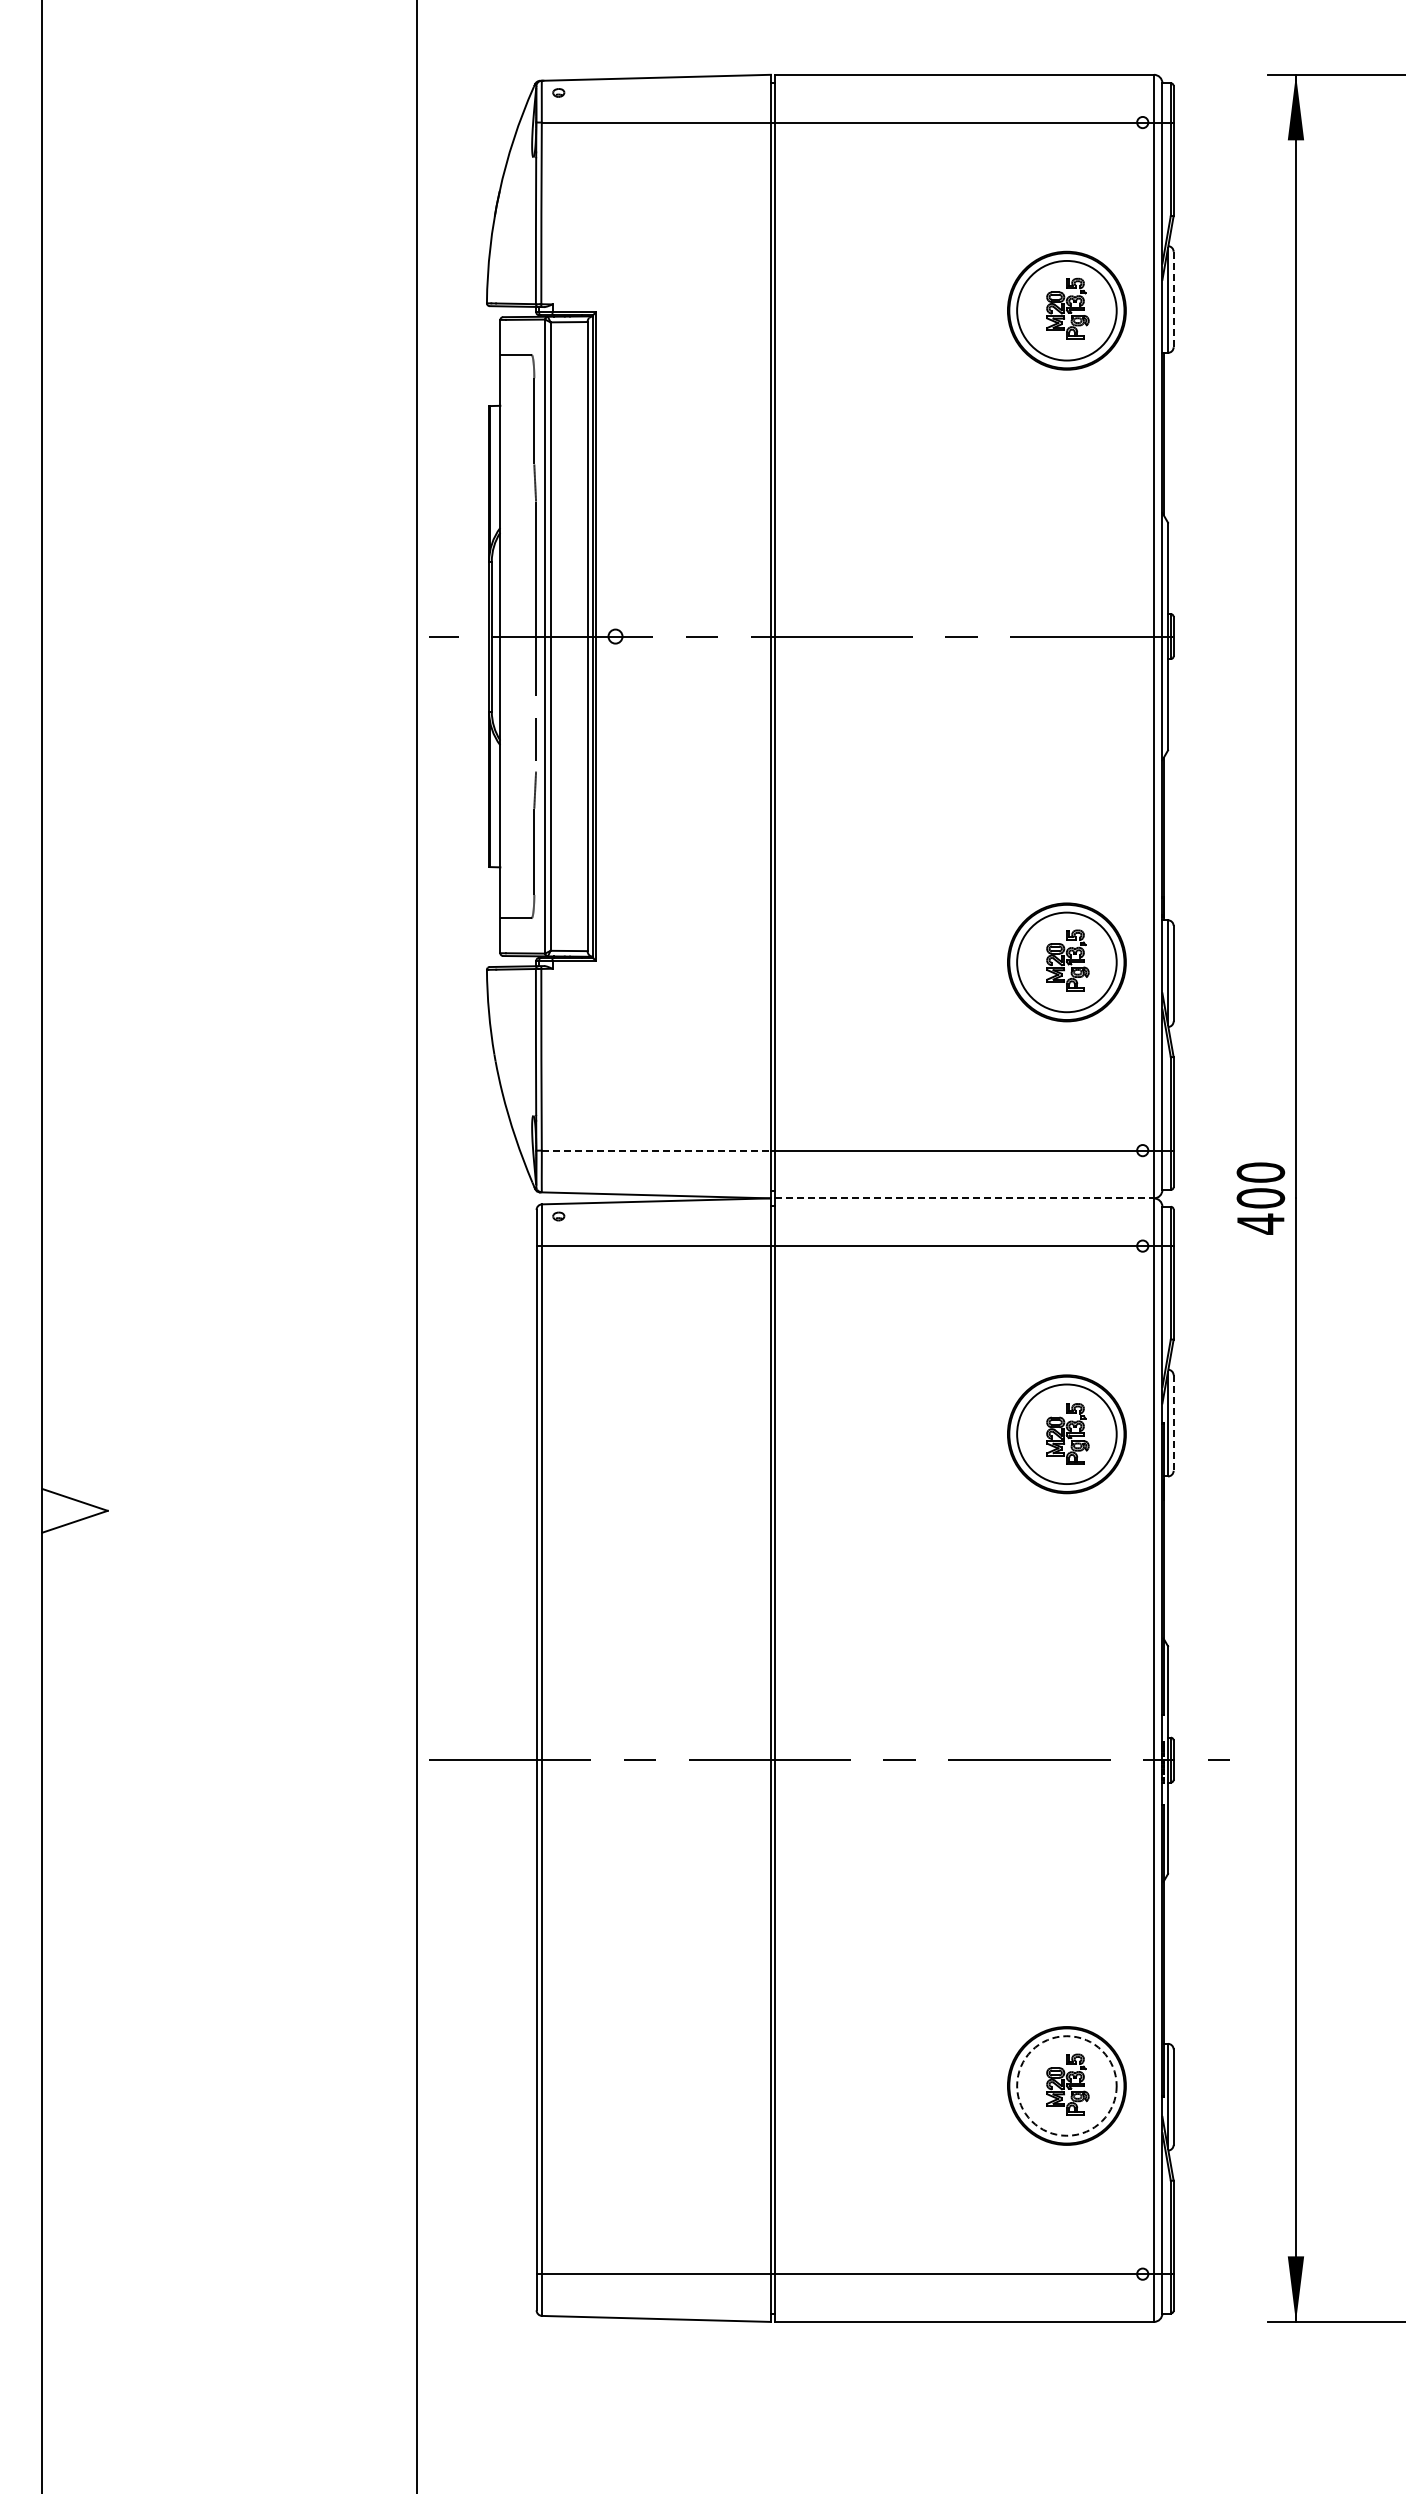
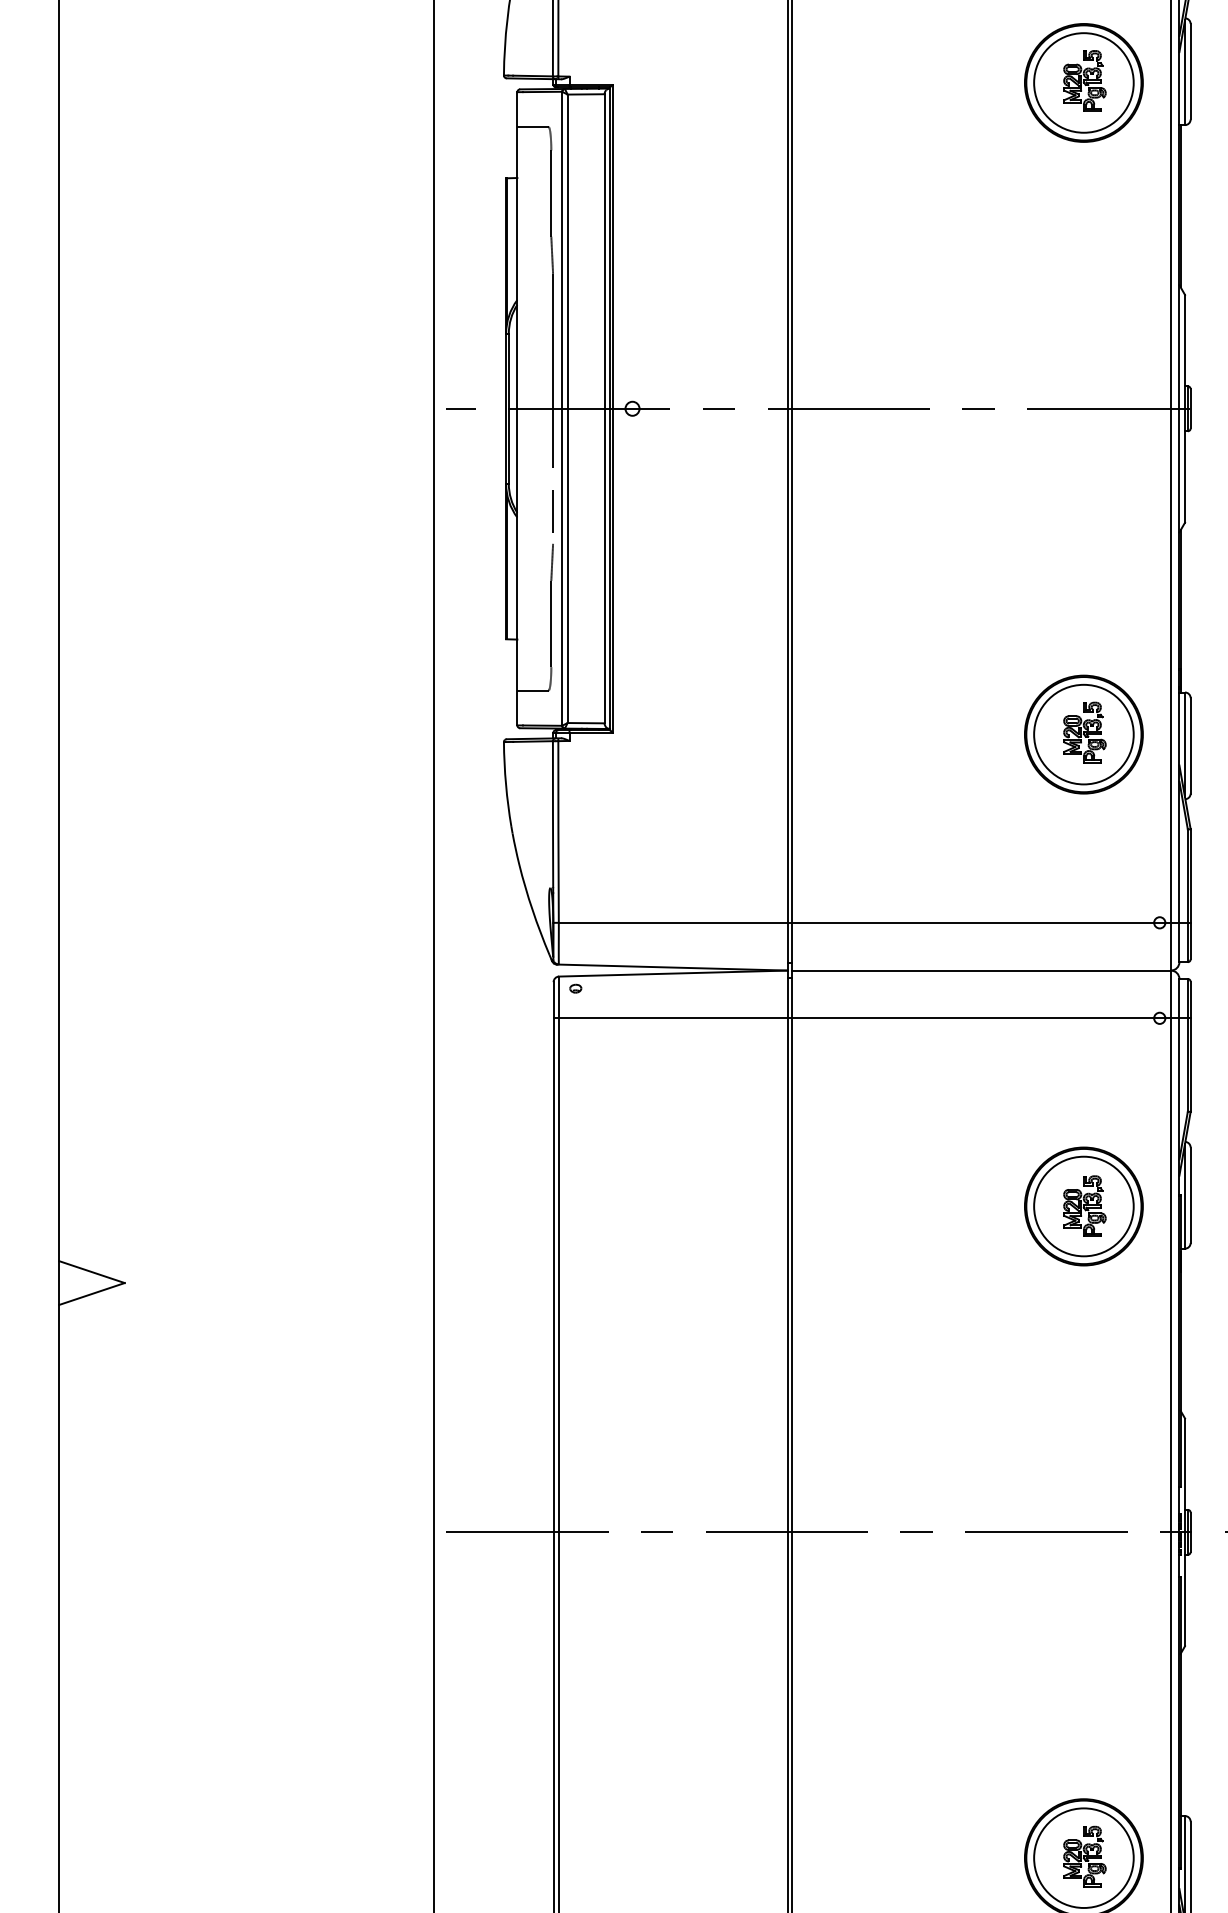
line: (1173, 299) -> (1190, 71), dashed -> solid
line: (656, 1150) -> (673, 922), dashed -> solid
line: (964, 1198) -> (981, 970), dashed -> solid
line: (1173, 1423) -> (1190, 1195), dashed -> solid
circle: (1066, 2085) -> (1083, 1857), dashed -> solid

